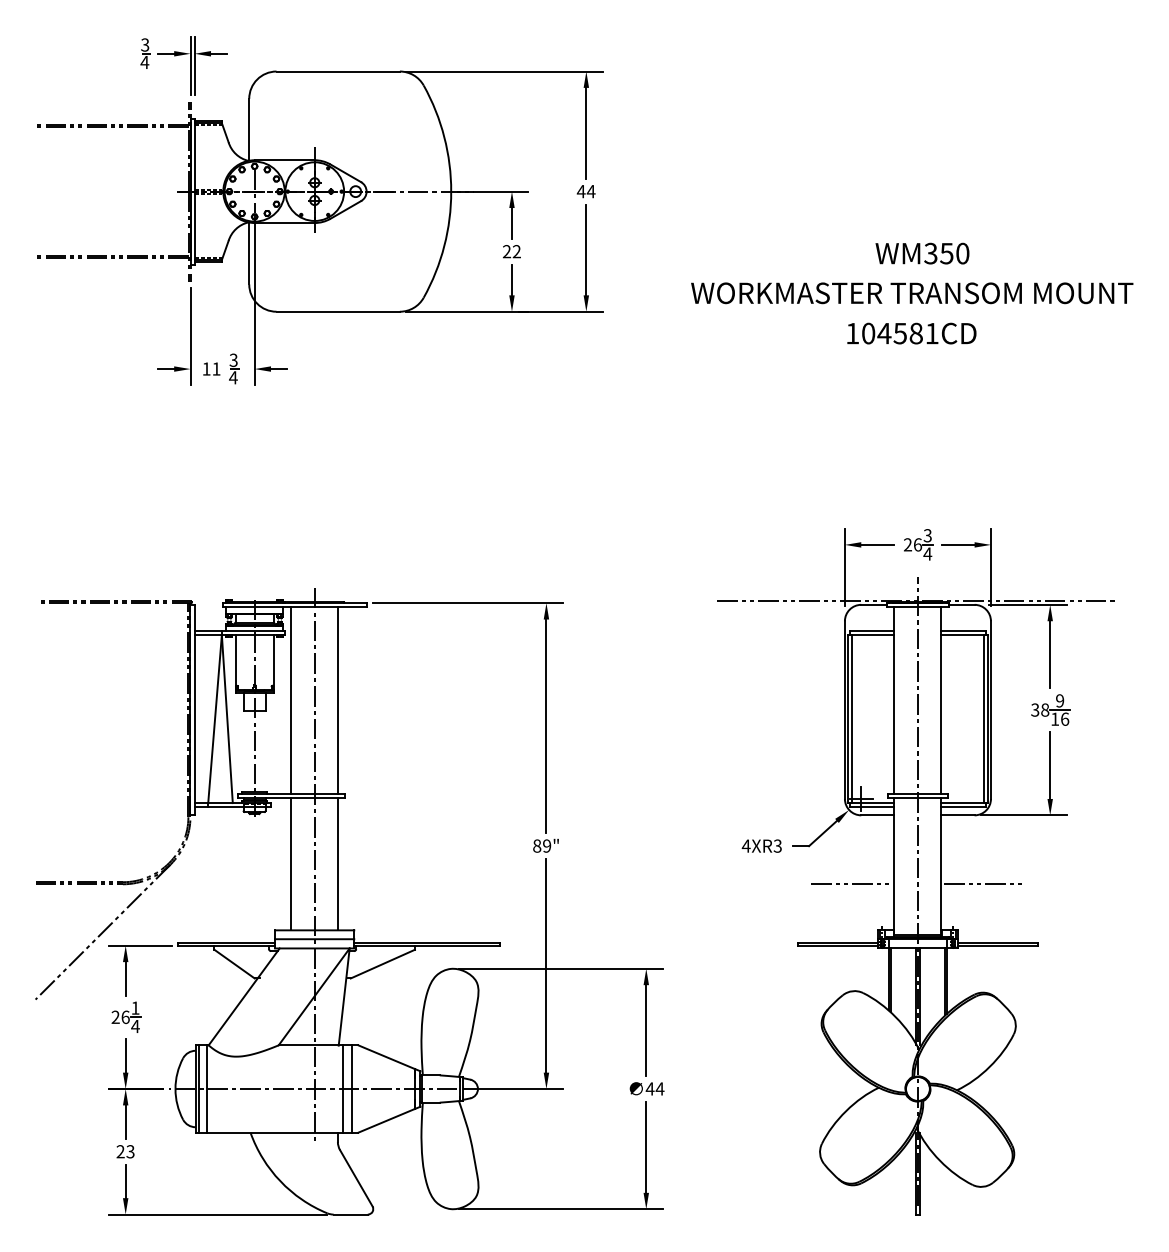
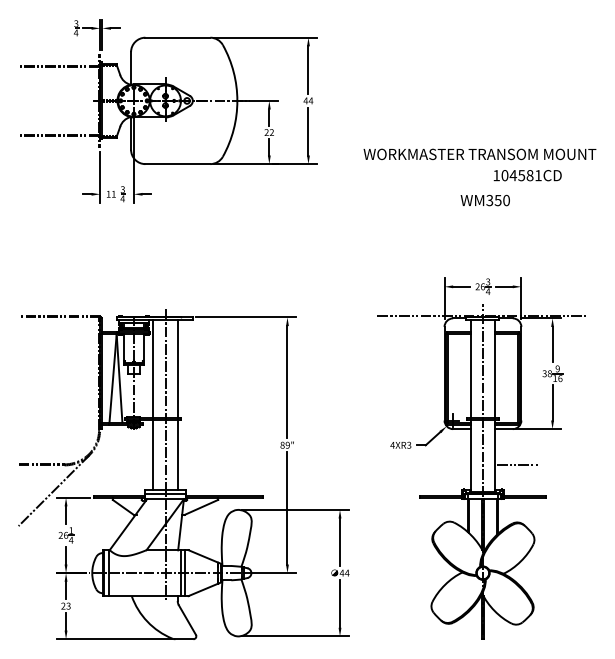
text: (920, 253) -> (484, 200), moved
text: (911, 333) -> (527, 175), moved
line: (850, 884) -> (447, 465), removed

